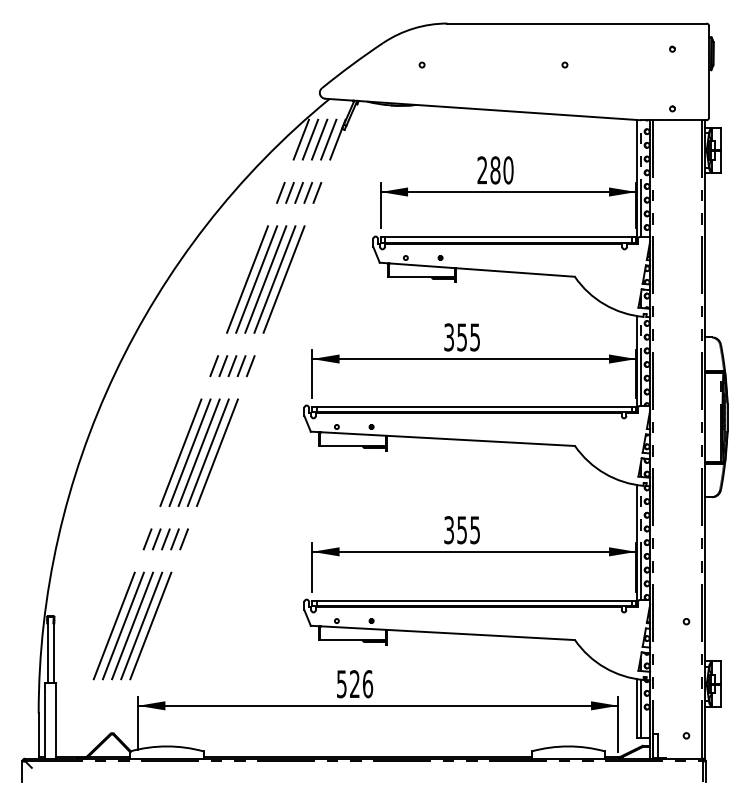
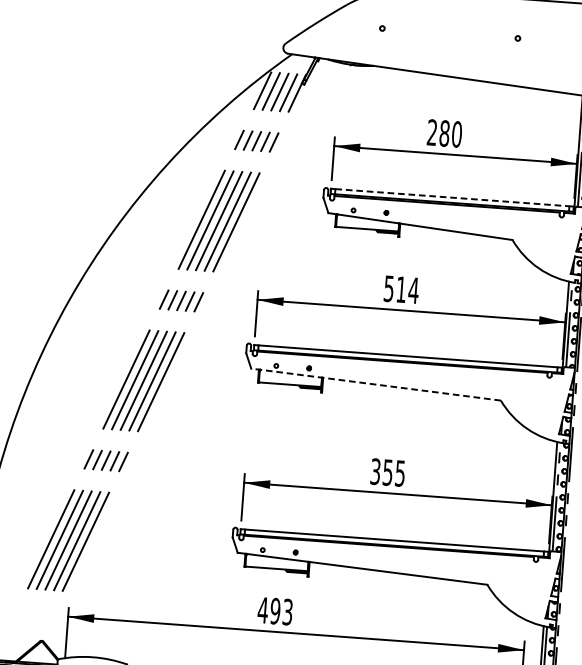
line: (509, 237) -> (453, 198), solid -> dashed
text: (462, 337) -> (401, 289), 355 -> 514
line: (442, 438) -> (375, 384), solid -> dashed
text: (354, 684) -> (275, 611), 526 -> 493

